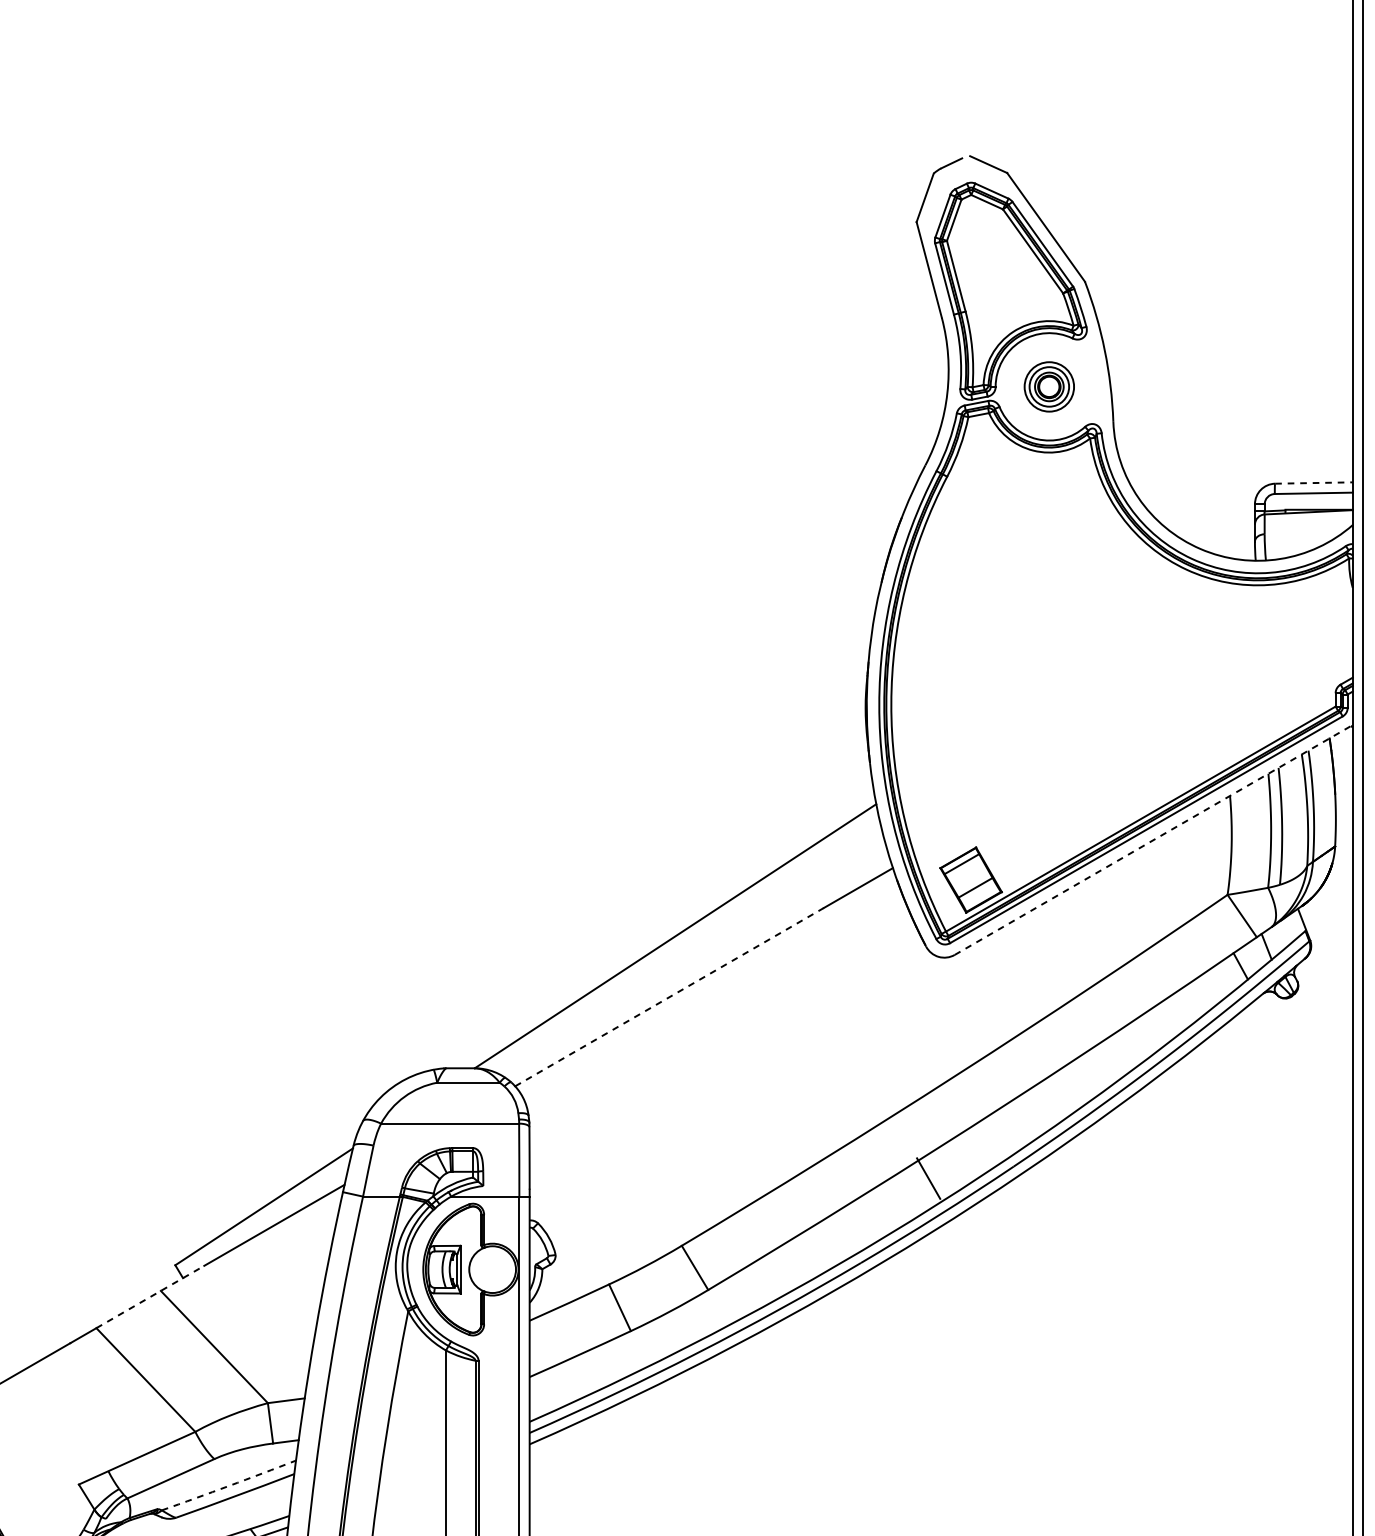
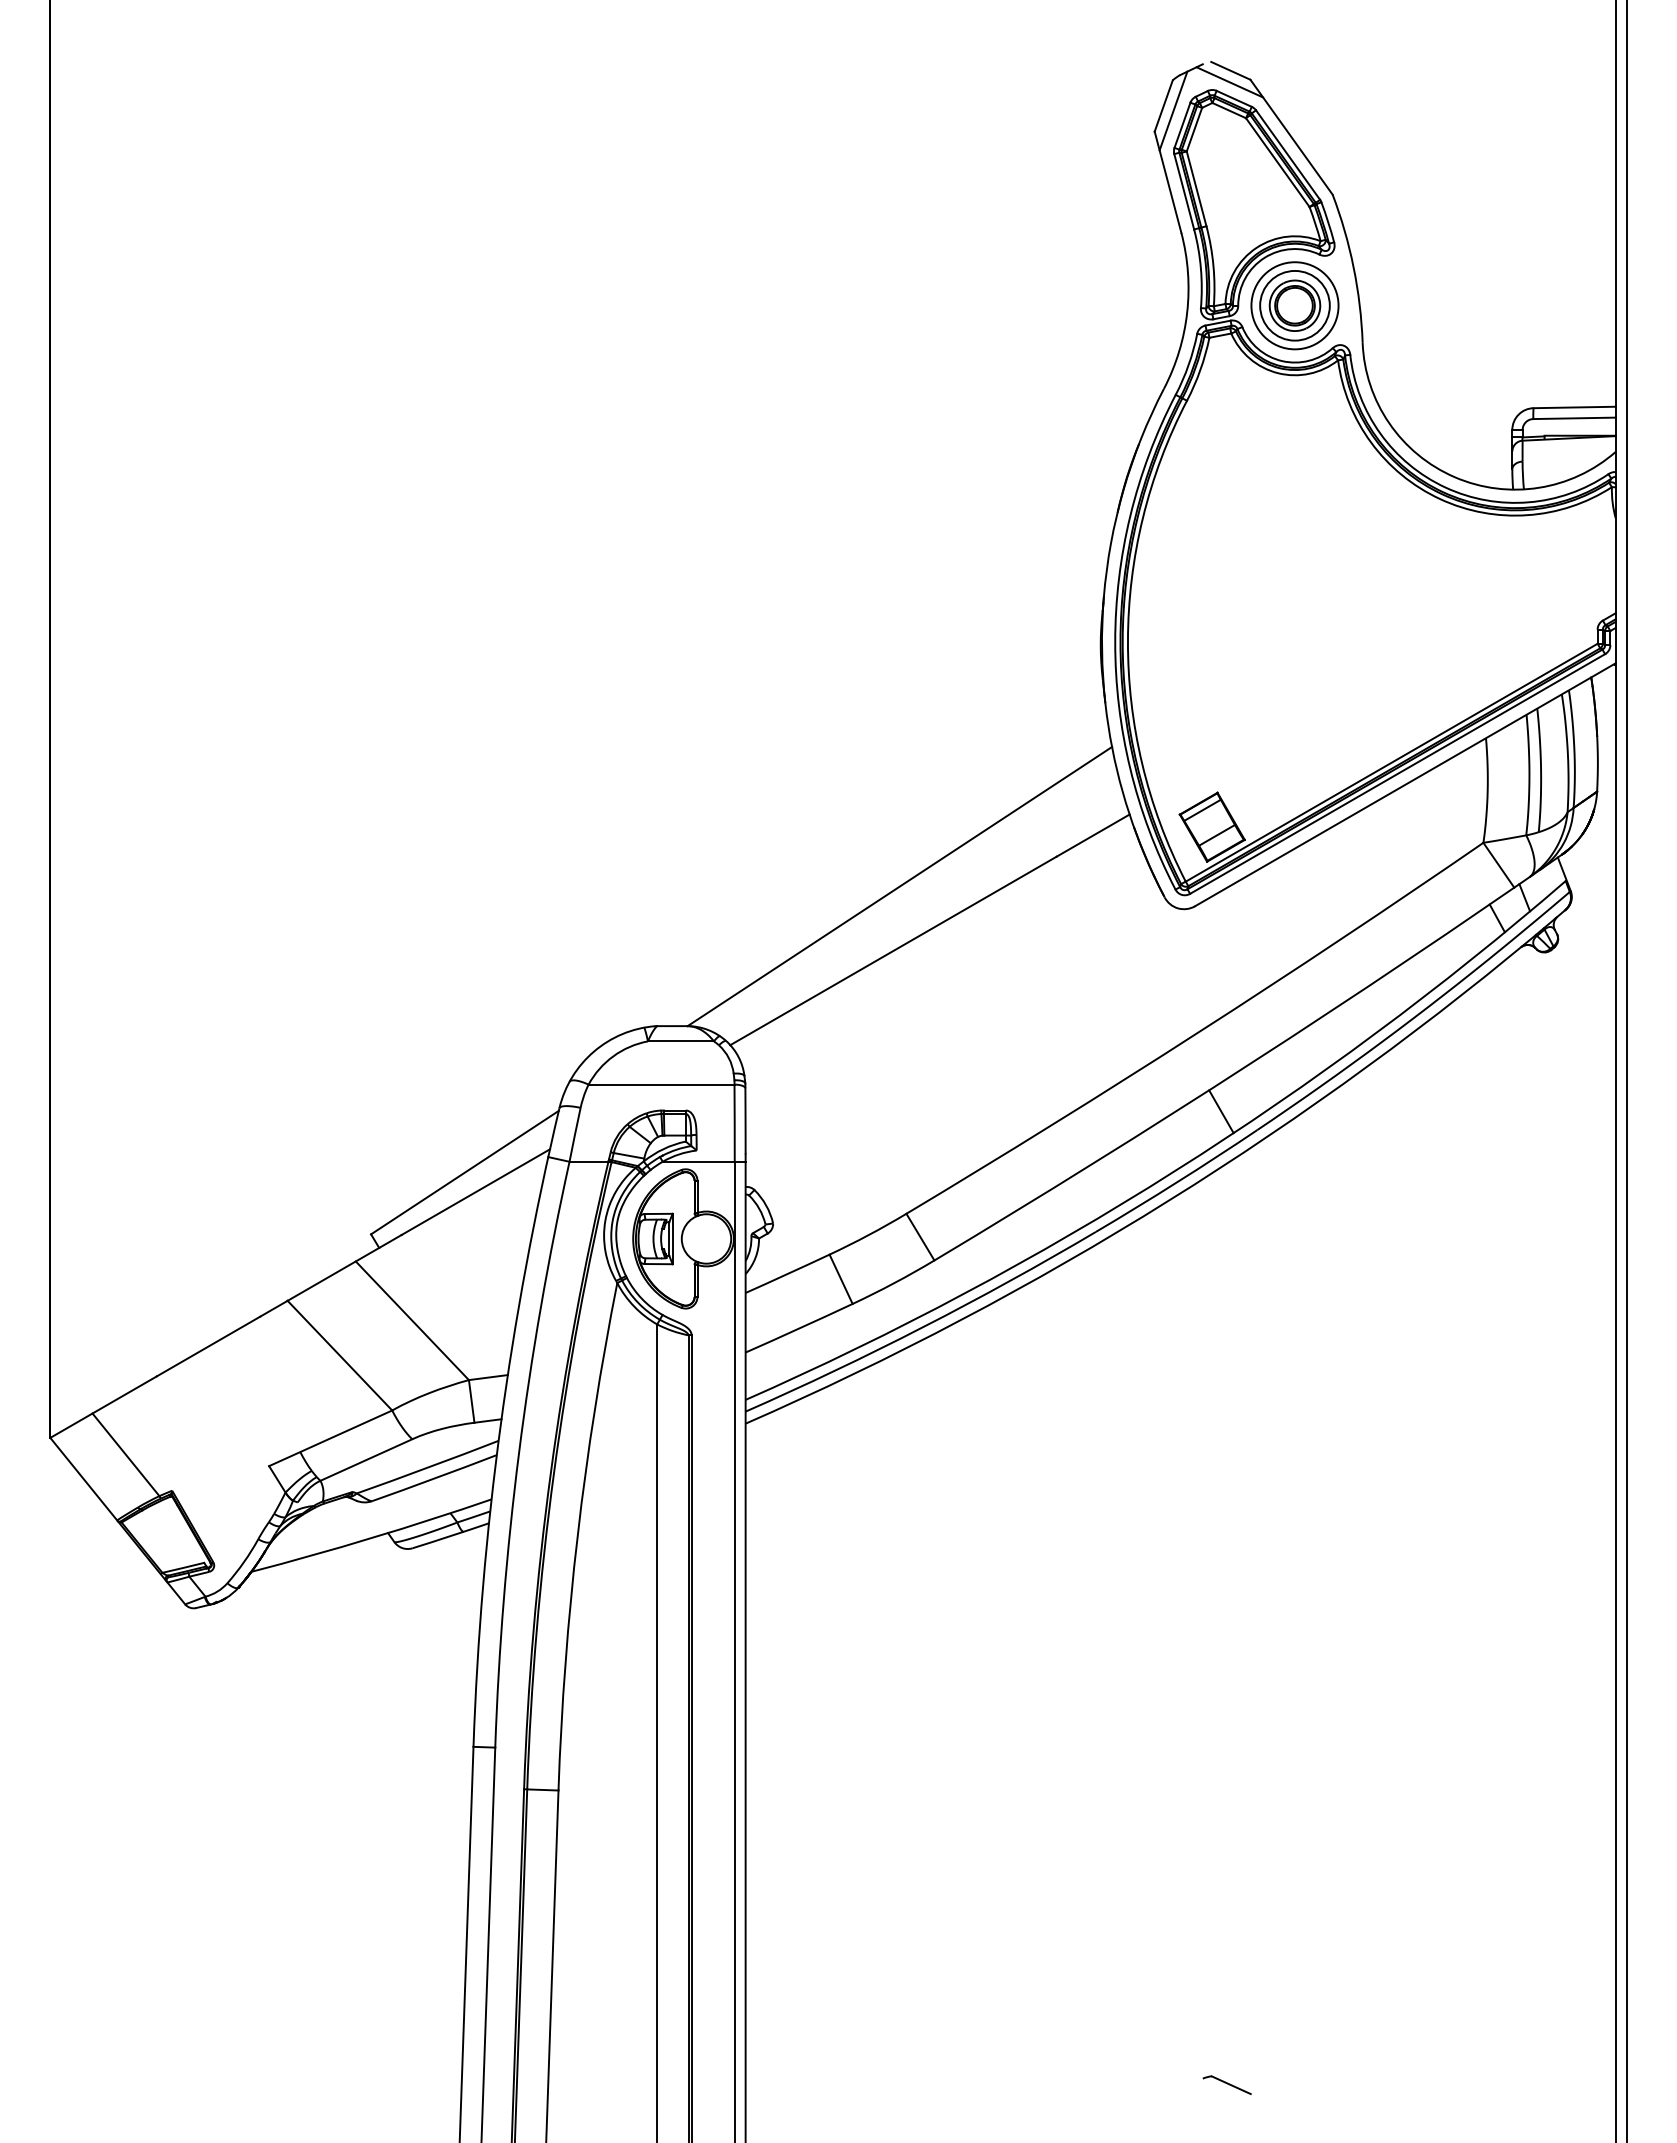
line: (987, 175) -> (1229, 82), added
line: (934, 202) -> (1173, 110), added
part: (1048, 386) -> (1294, 305), size x1.67
line: (1314, 483) -> (1575, 407), dashed -> solid
line: (1153, 839) -> (1405, 784), dashed -> solid
line: (669, 996) -> (893, 950), dashed -> solid
line: (928, 1178) -> (1221, 1111), moved
line: (150, 1296) -> (344, 1267), dashed -> solid
arc: (228, 1485) -> (427, 1467), dashed -> solid

